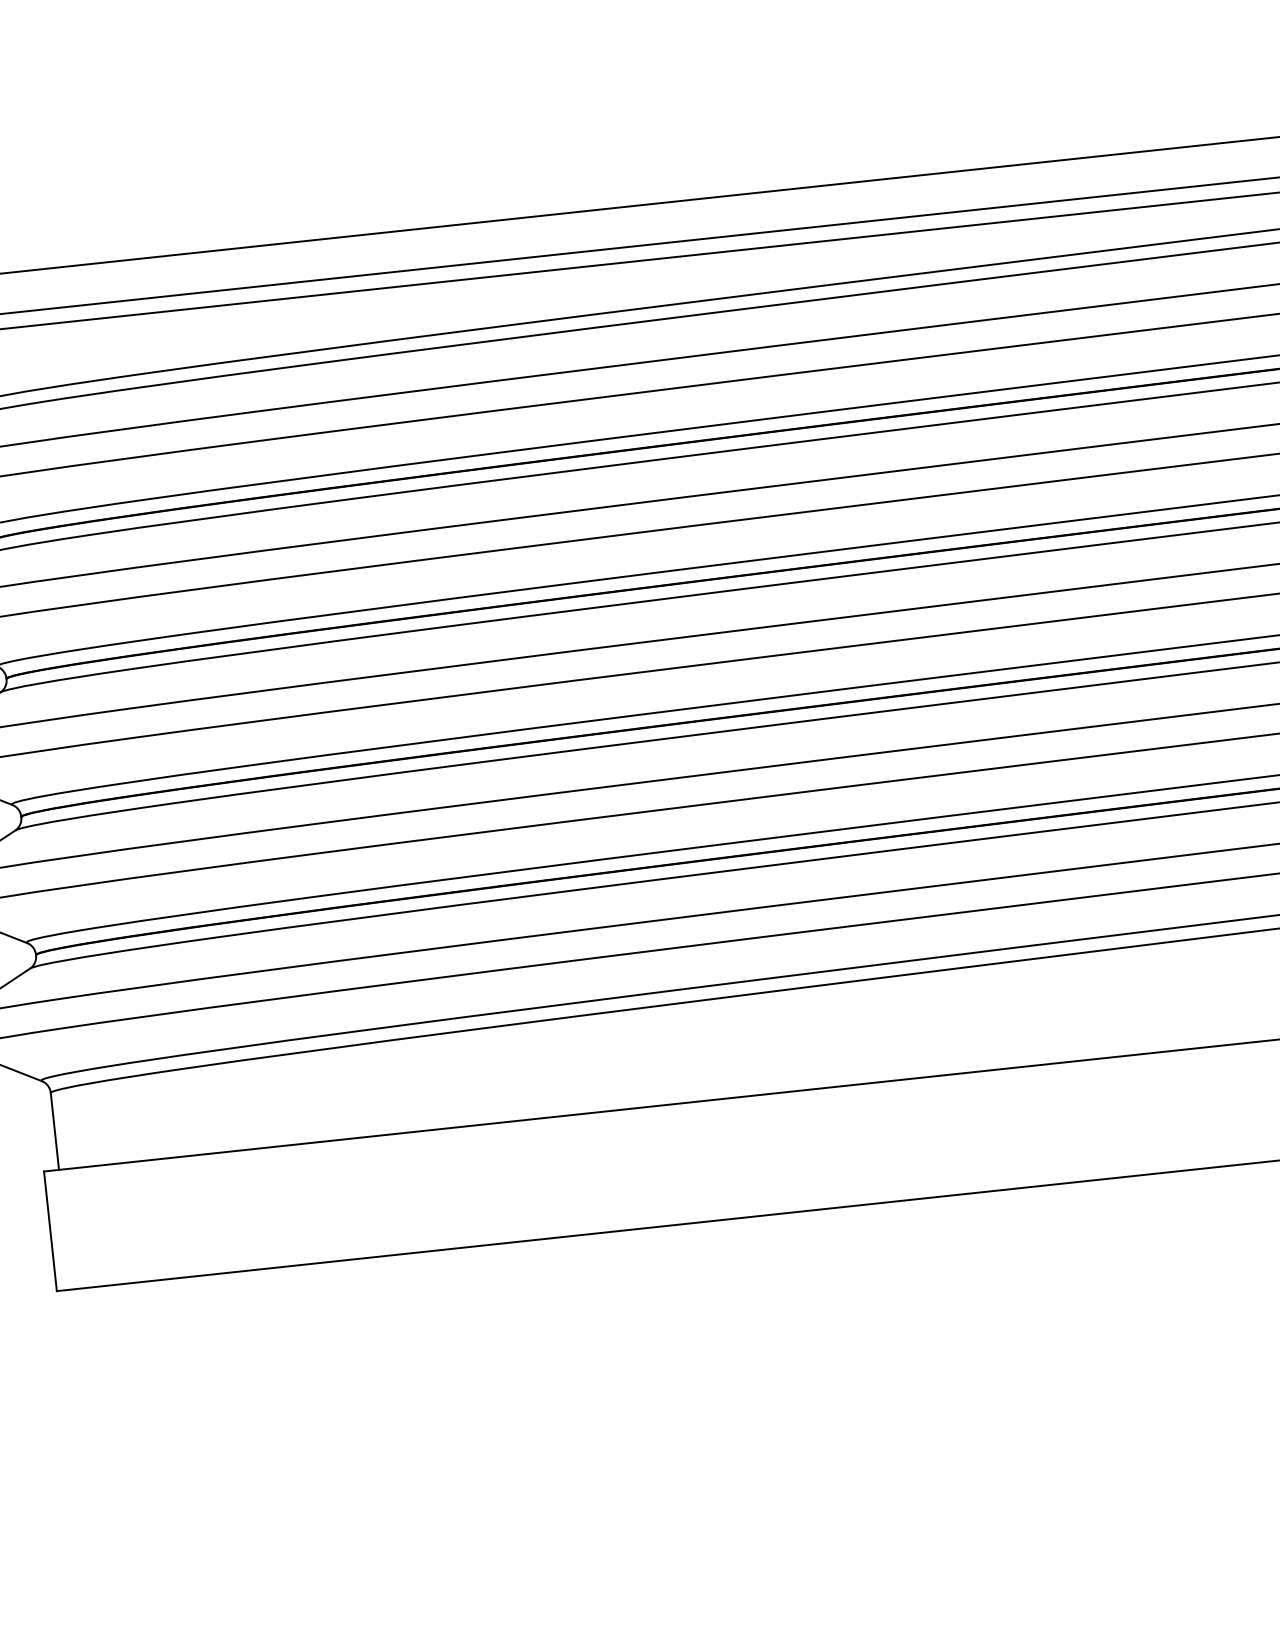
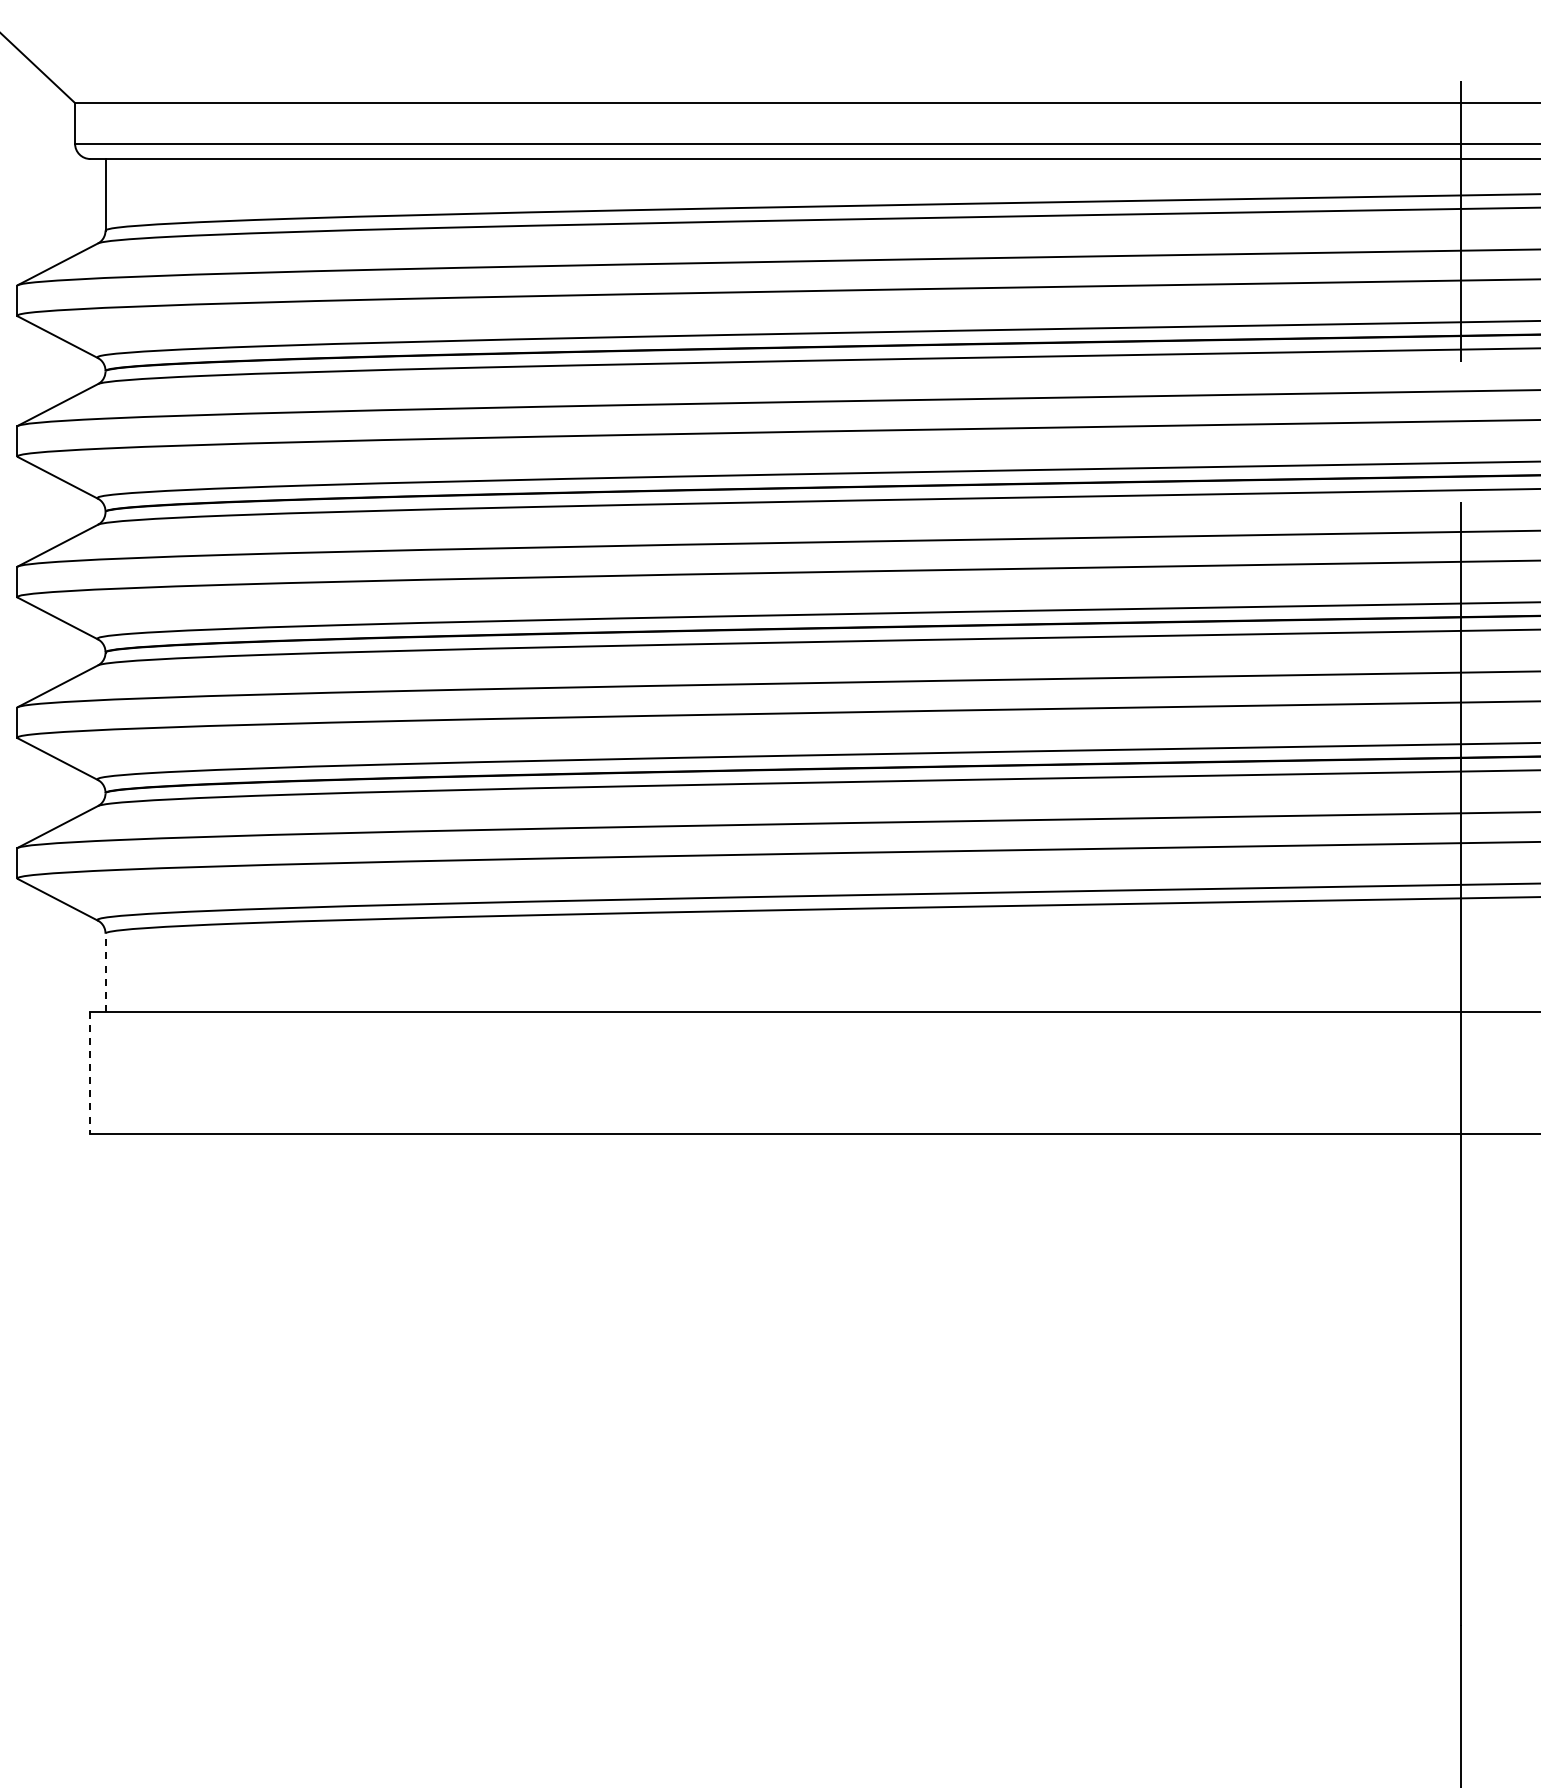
line: (54, 1131) -> (105, 972), solid -> dashed
line: (50, 1231) -> (90, 1072), solid -> dashed

